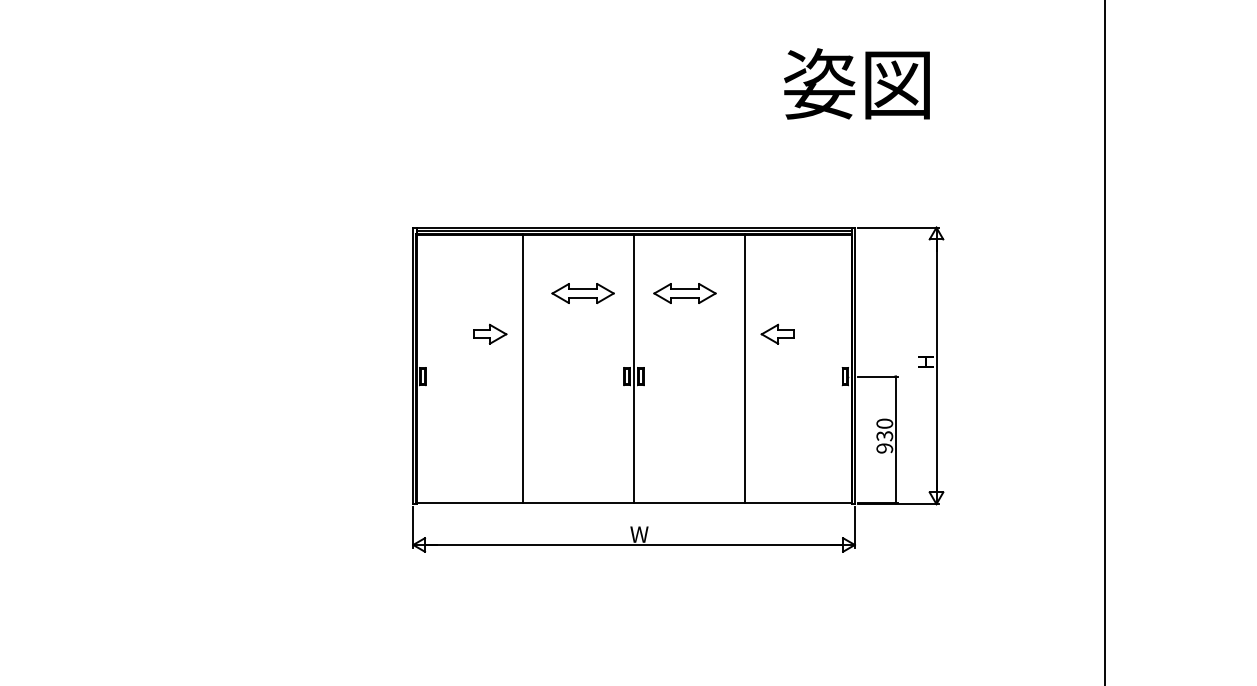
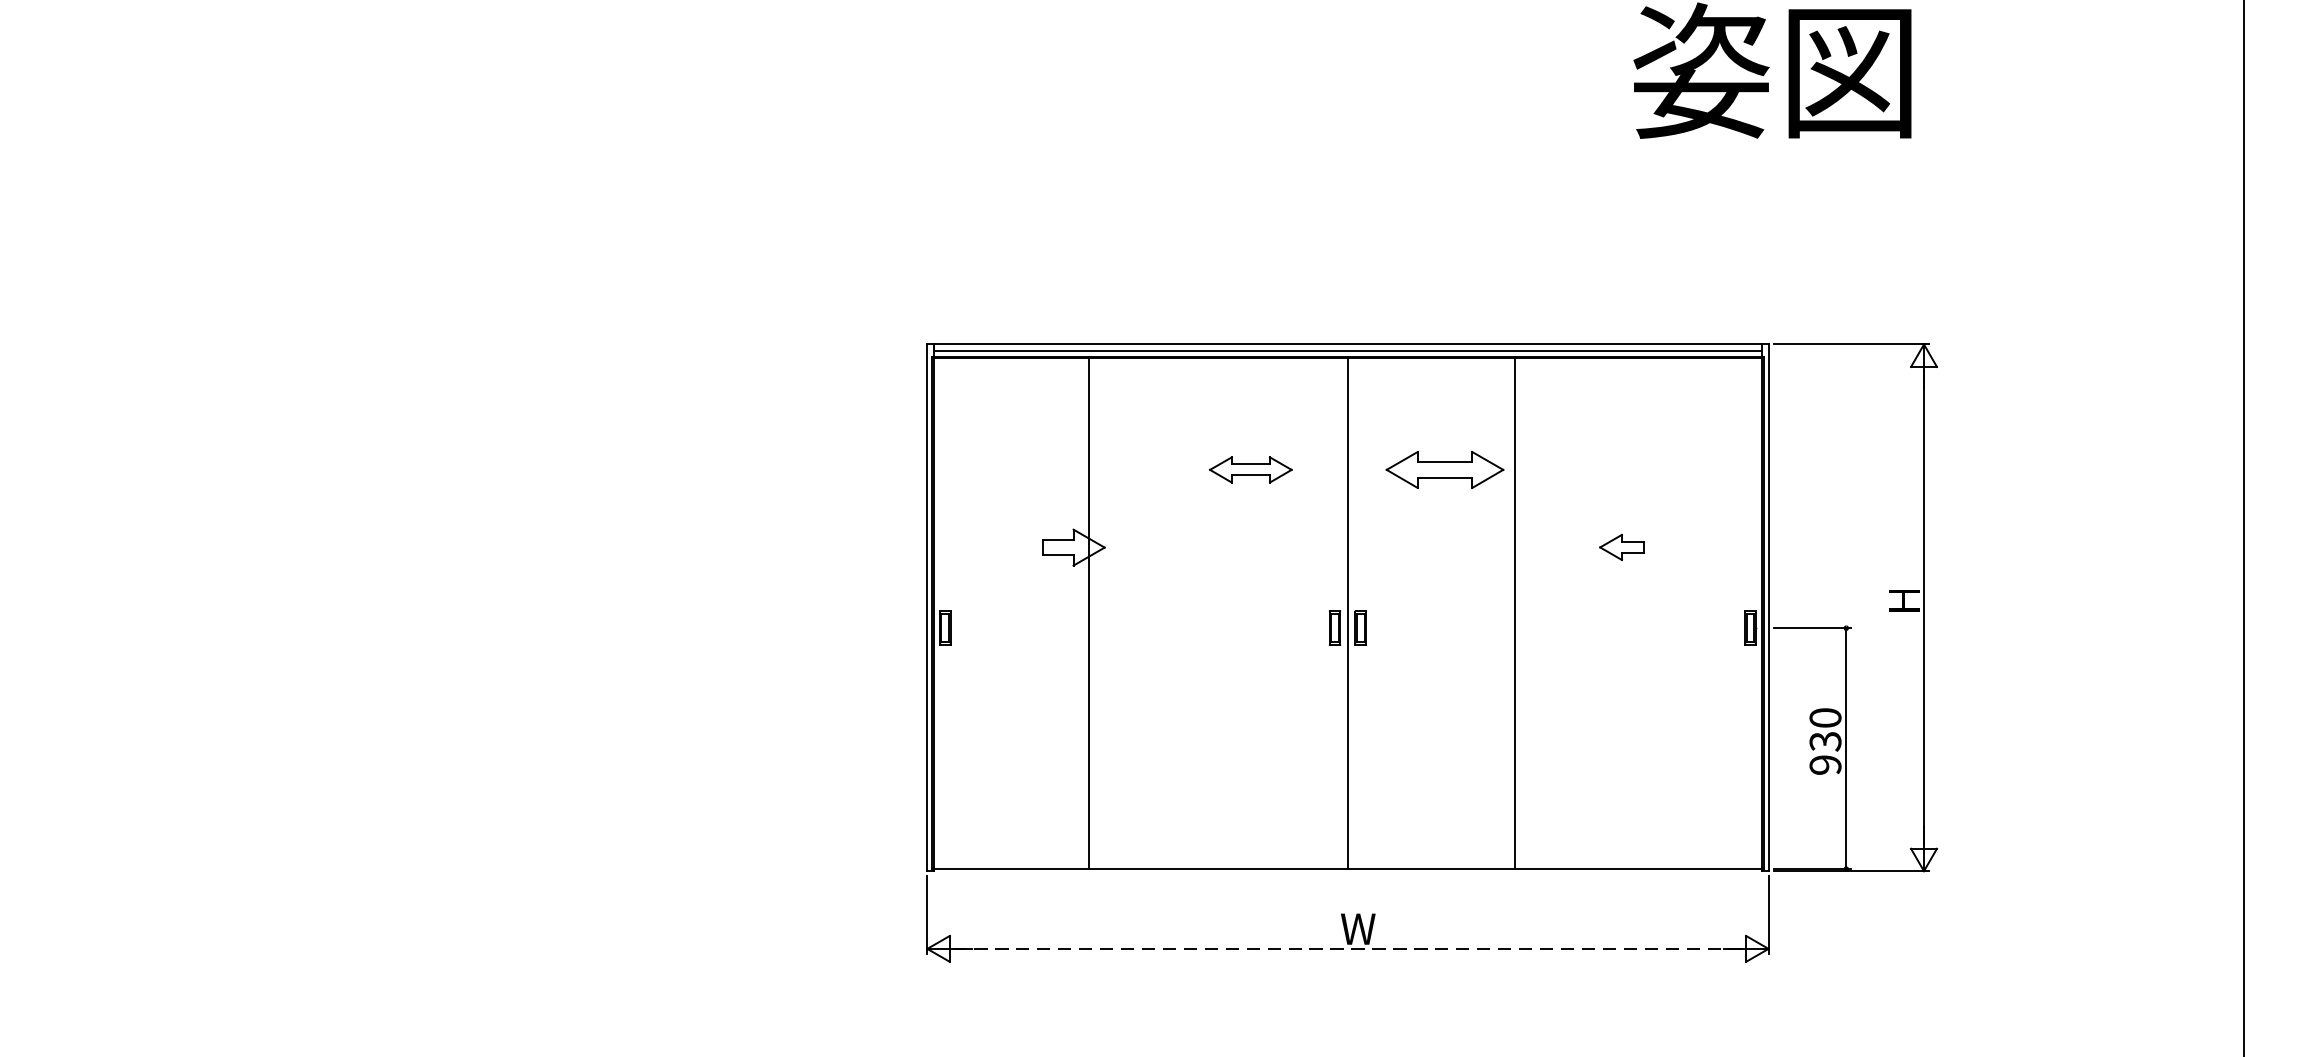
part: (582, 293) -> (1249, 469), size x0.7
part: (777, 333) -> (1621, 546), size x0.7
line: (523, 368) -> (1089, 612), moved
line: (744, 368) -> (1514, 612), moved
line: (634, 544) -> (1348, 947), solid -> dashed

